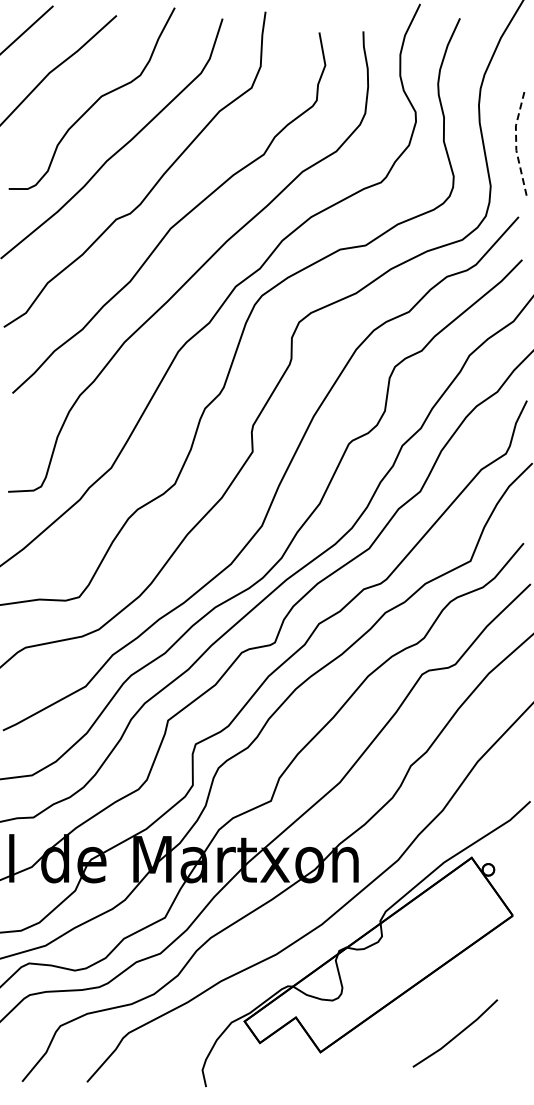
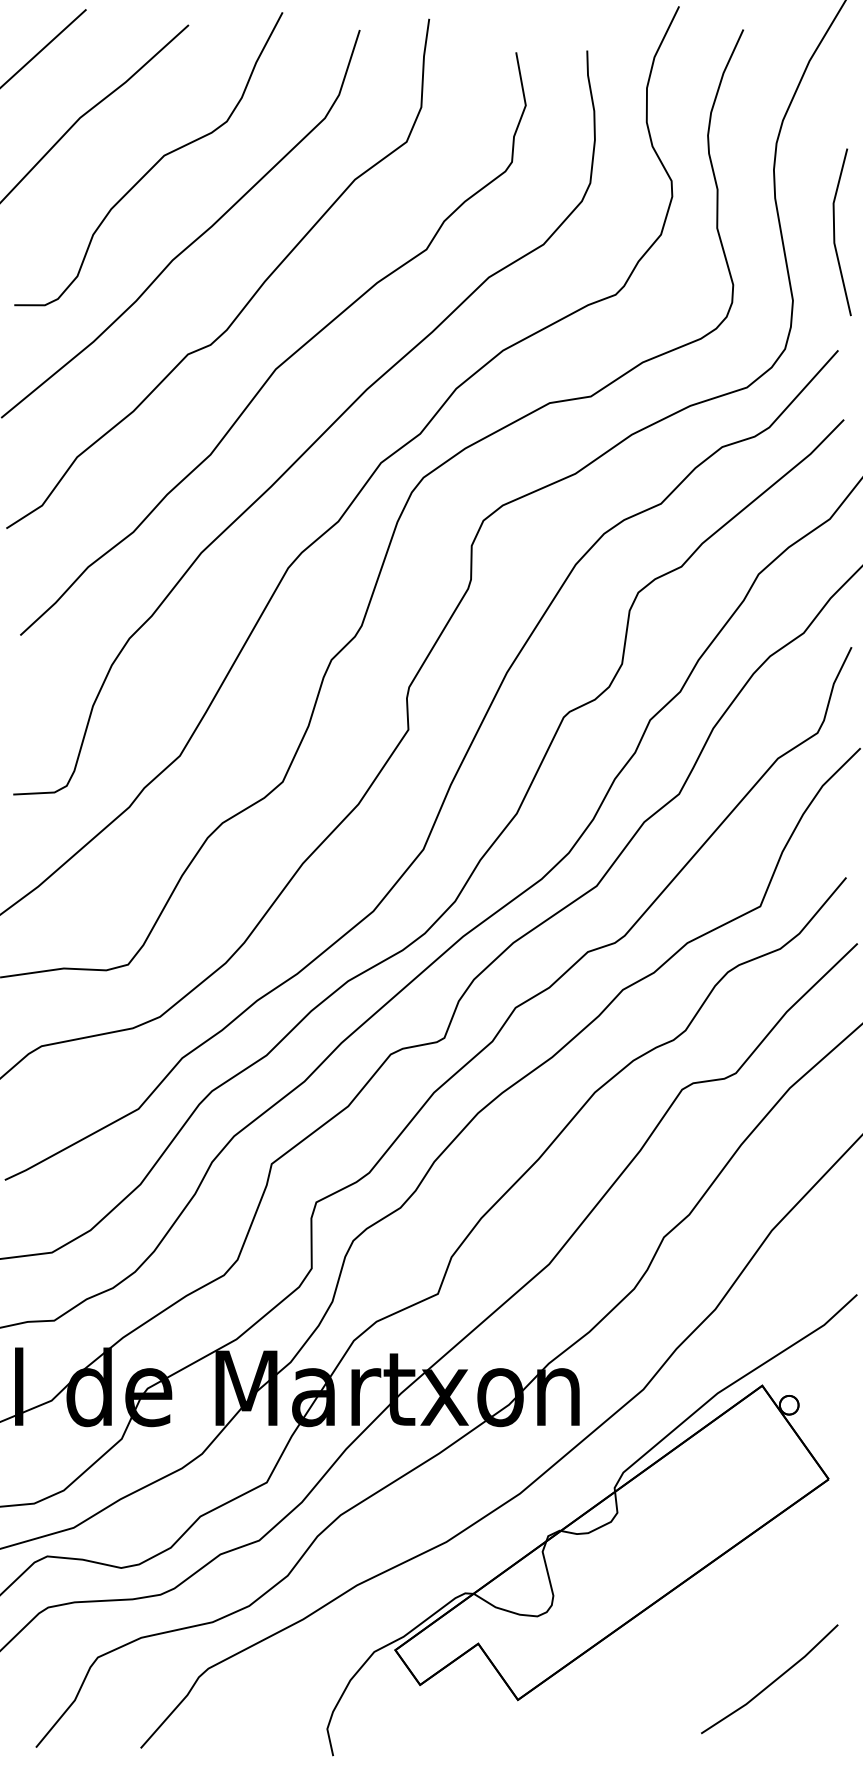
line: (516, 143) -> (834, 231), dashed -> solid
line: (455, 1035) -> (769, 1682), moved

